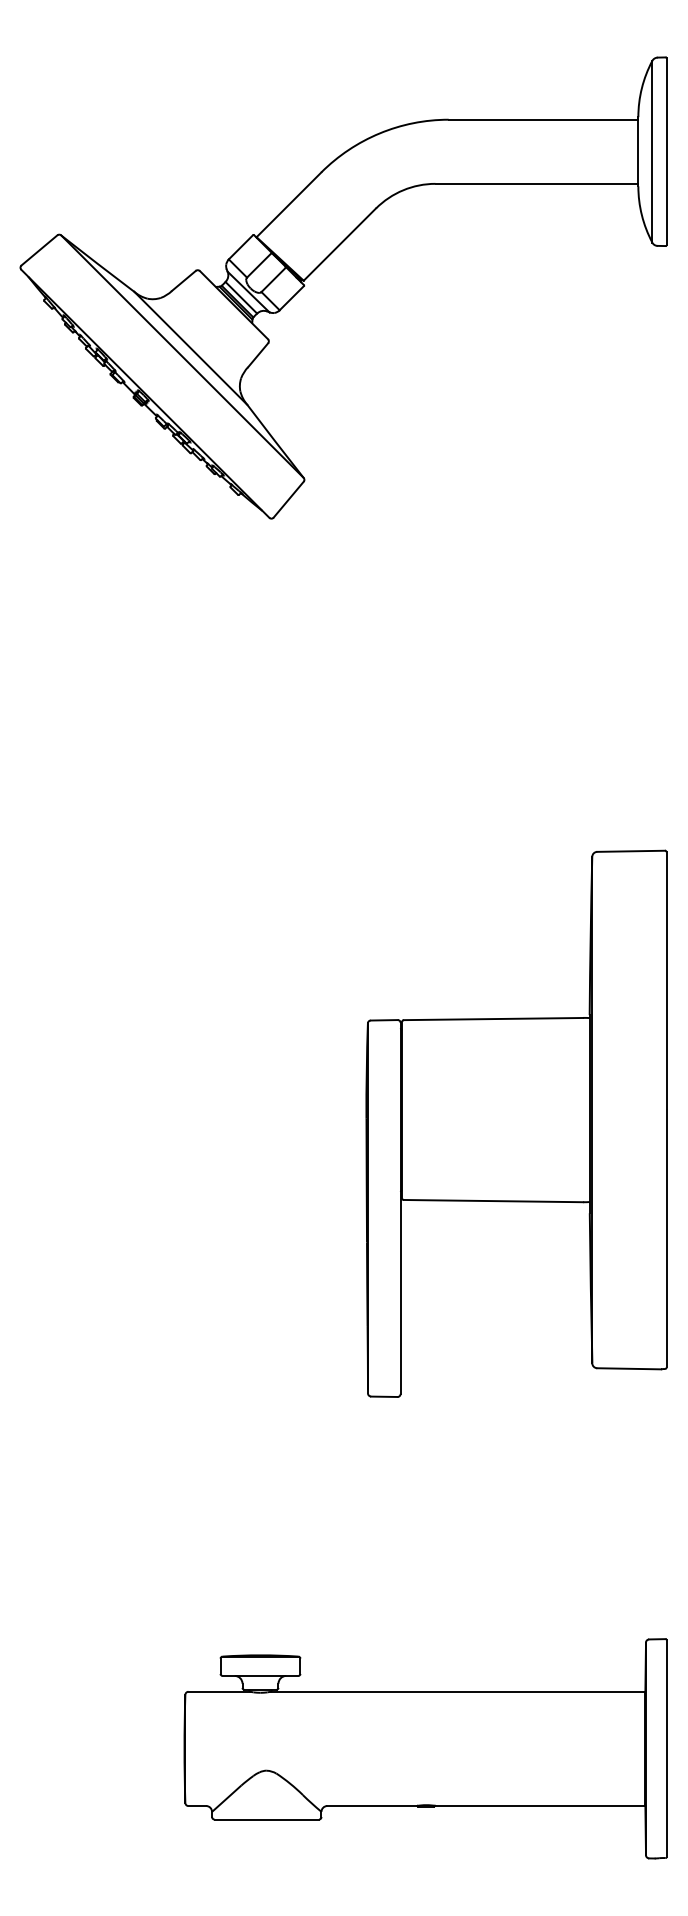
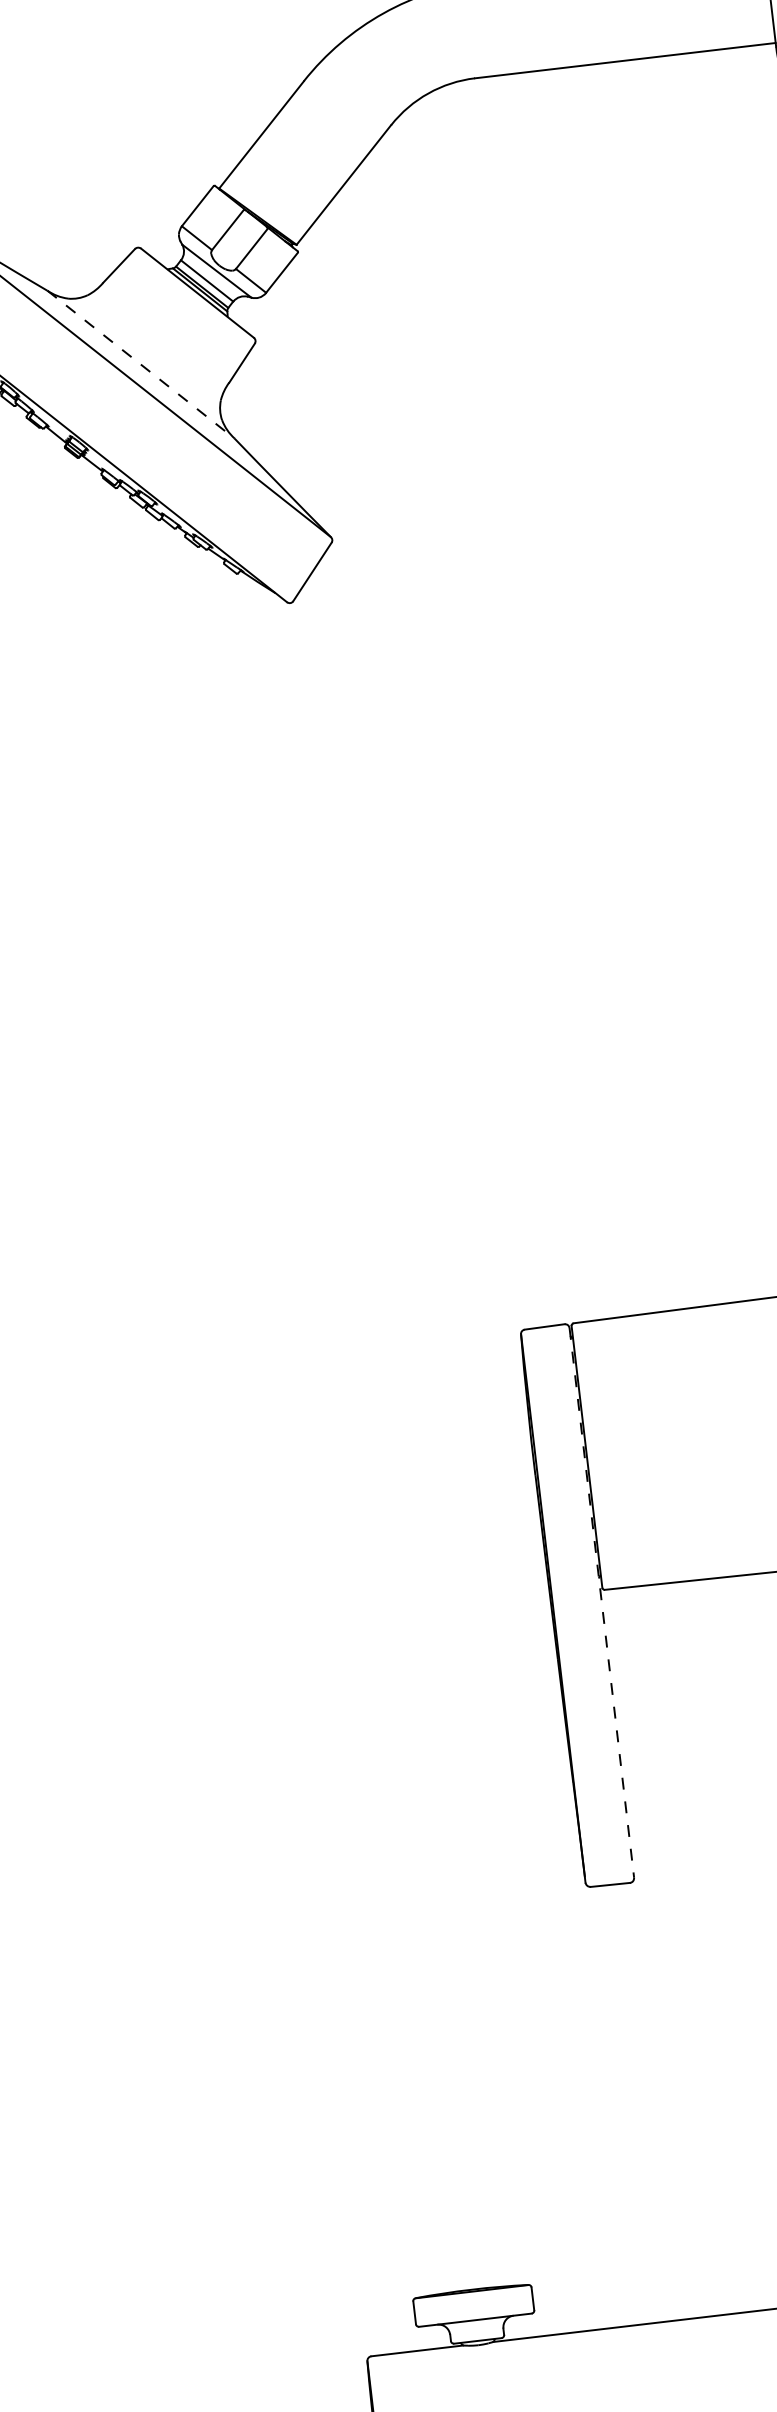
line: (190, 348) -> (140, 364), solid -> dashed
line: (400, 1208) -> (601, 1603), solid -> dashed

